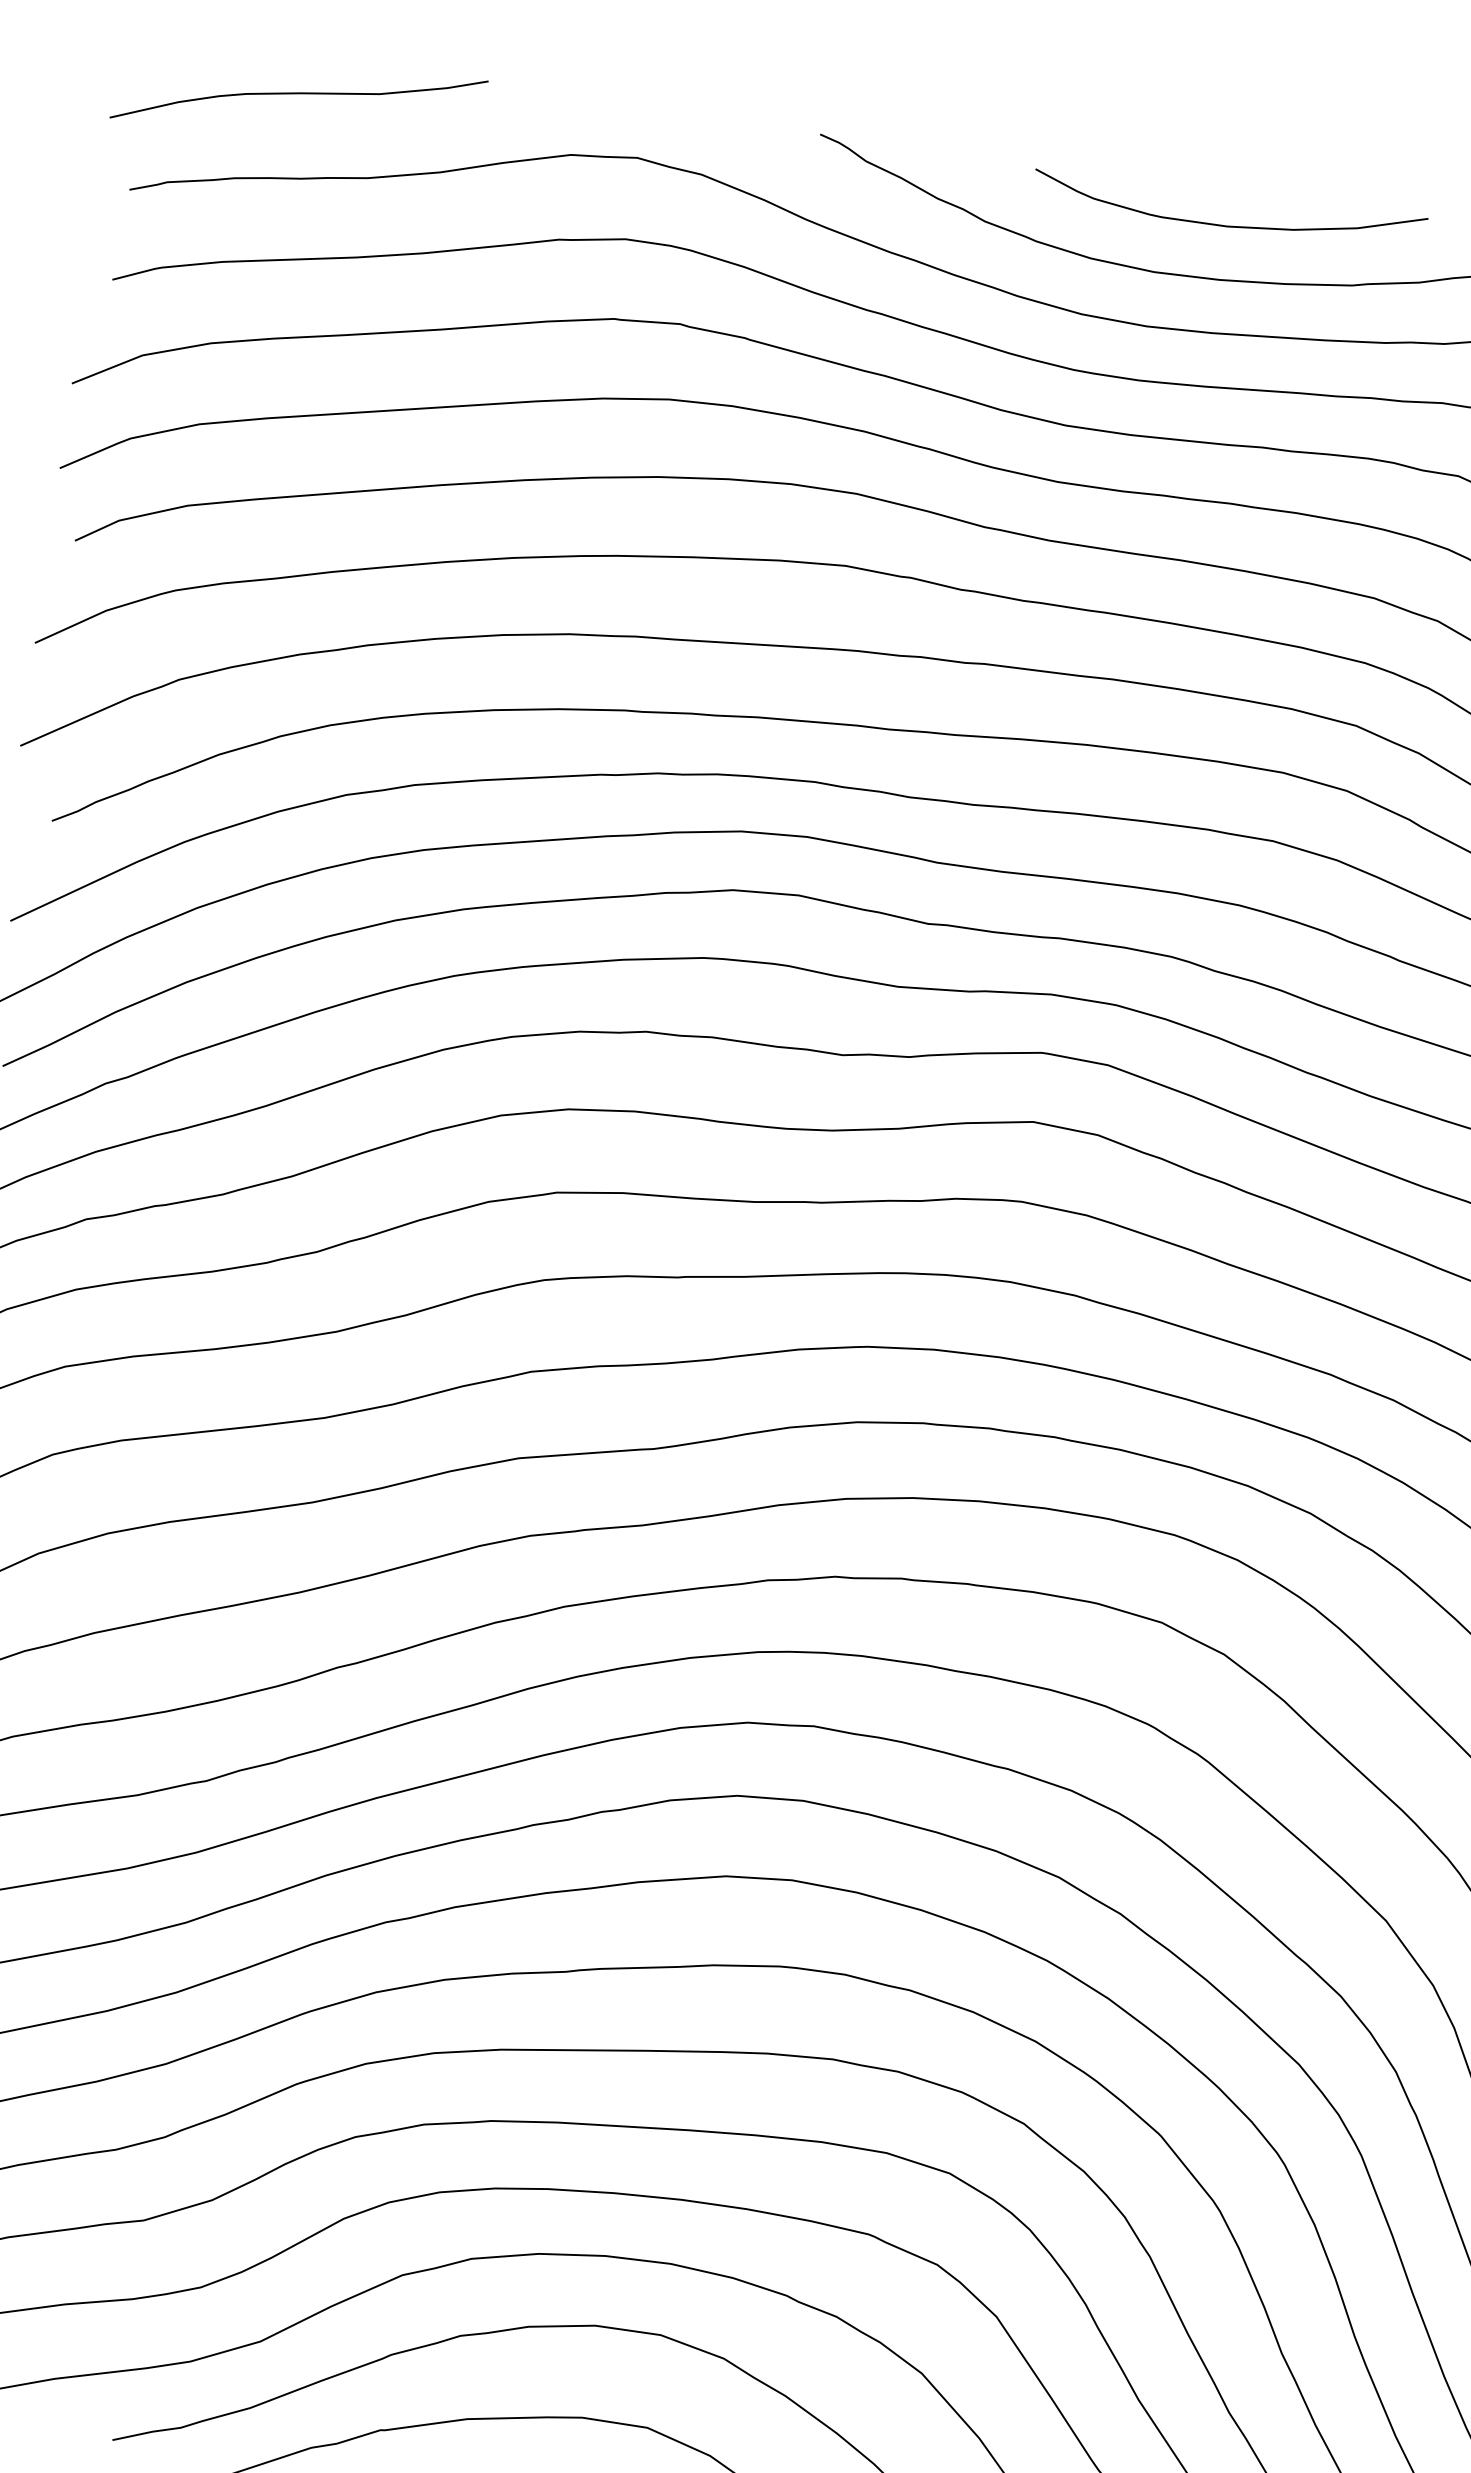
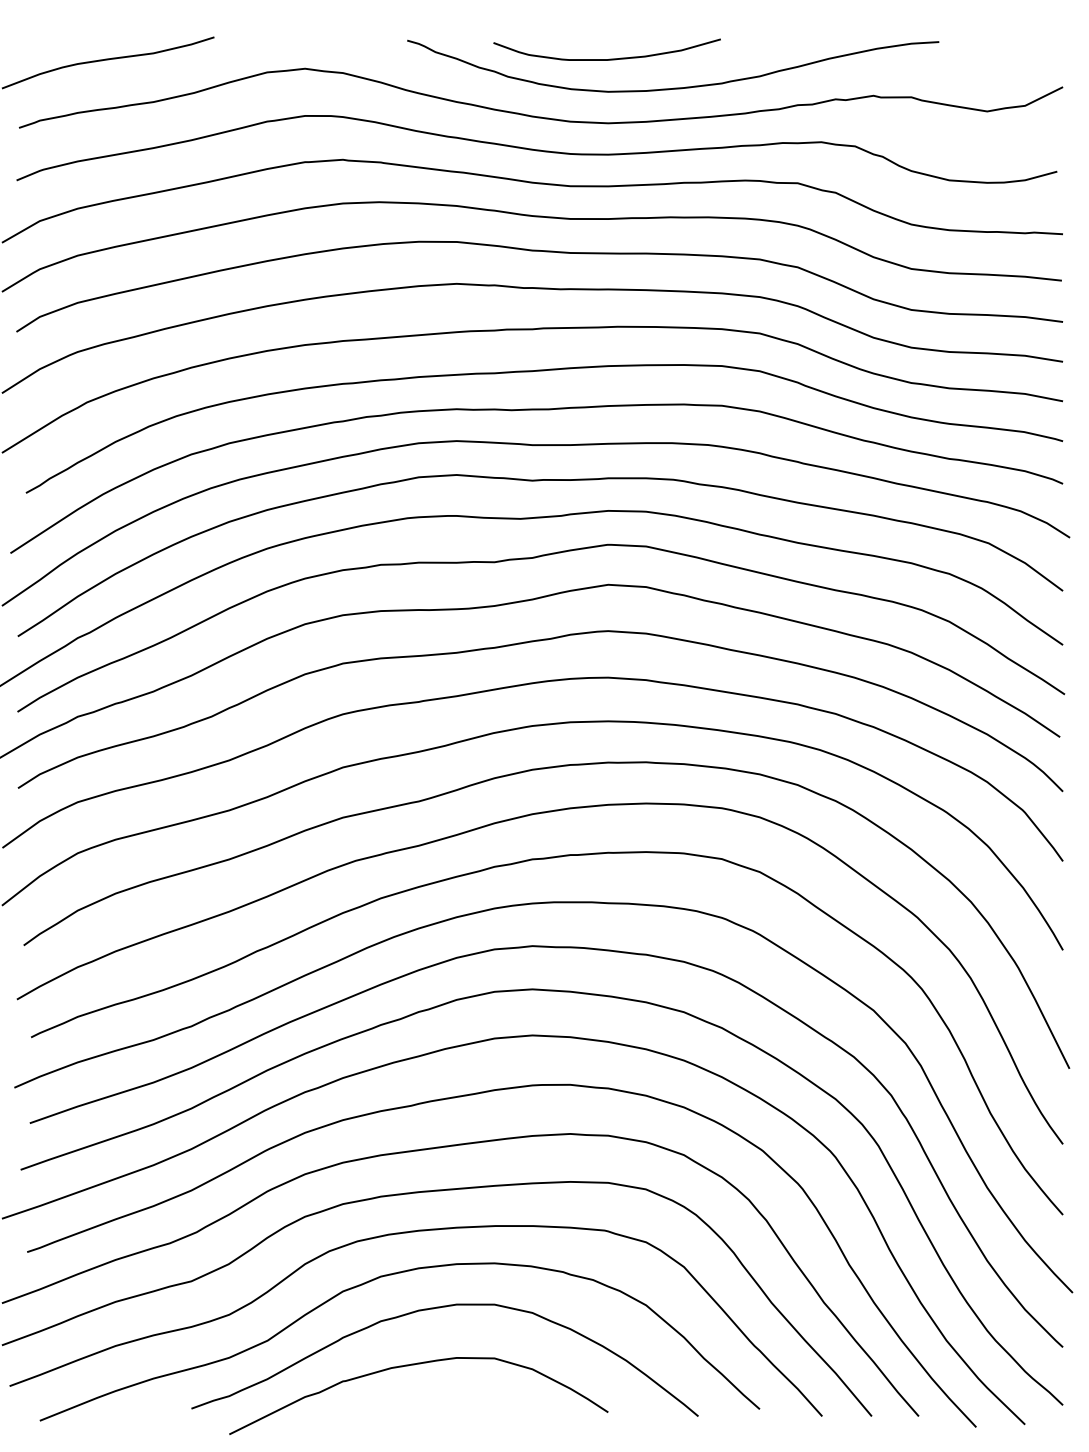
curve: (1231, 224) -> (609, 58), moved

